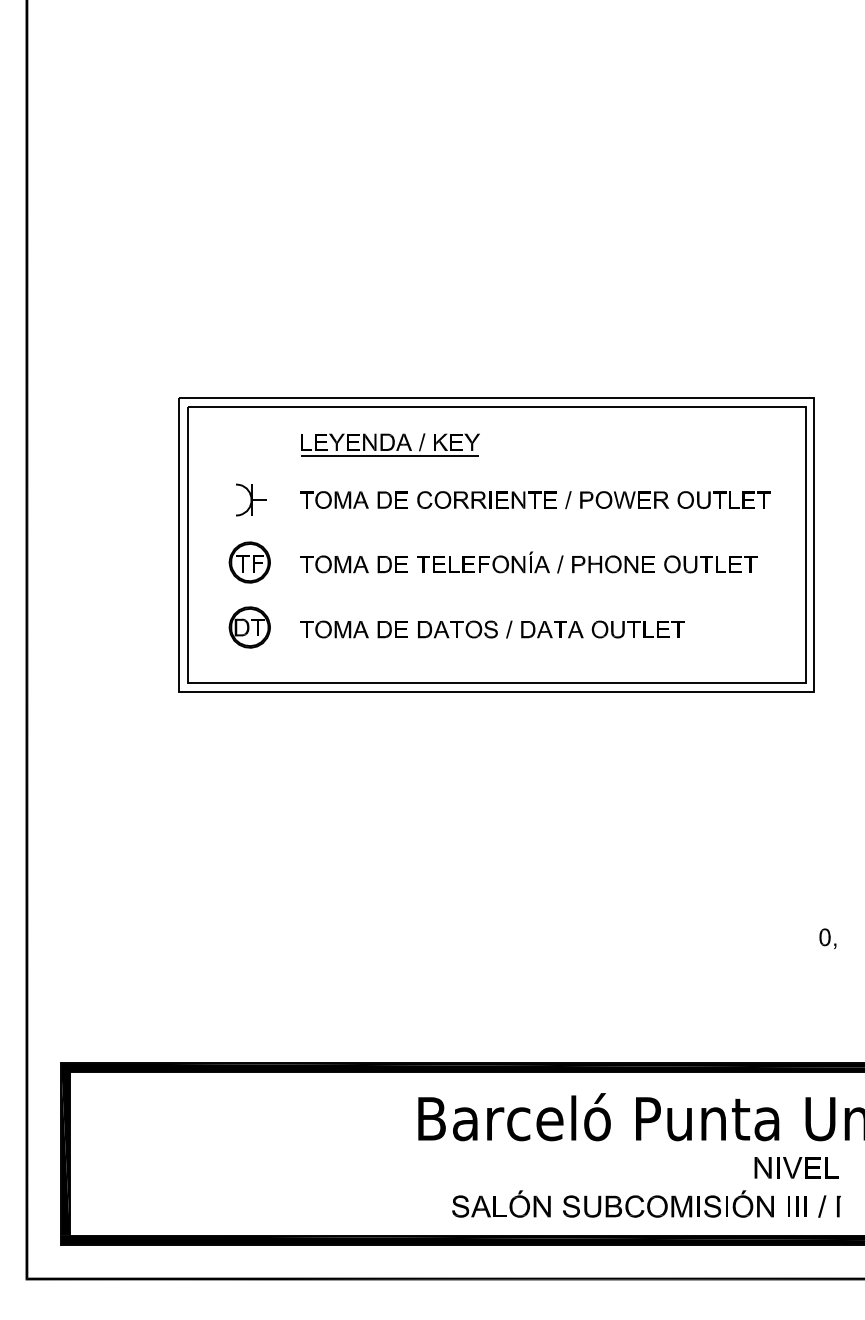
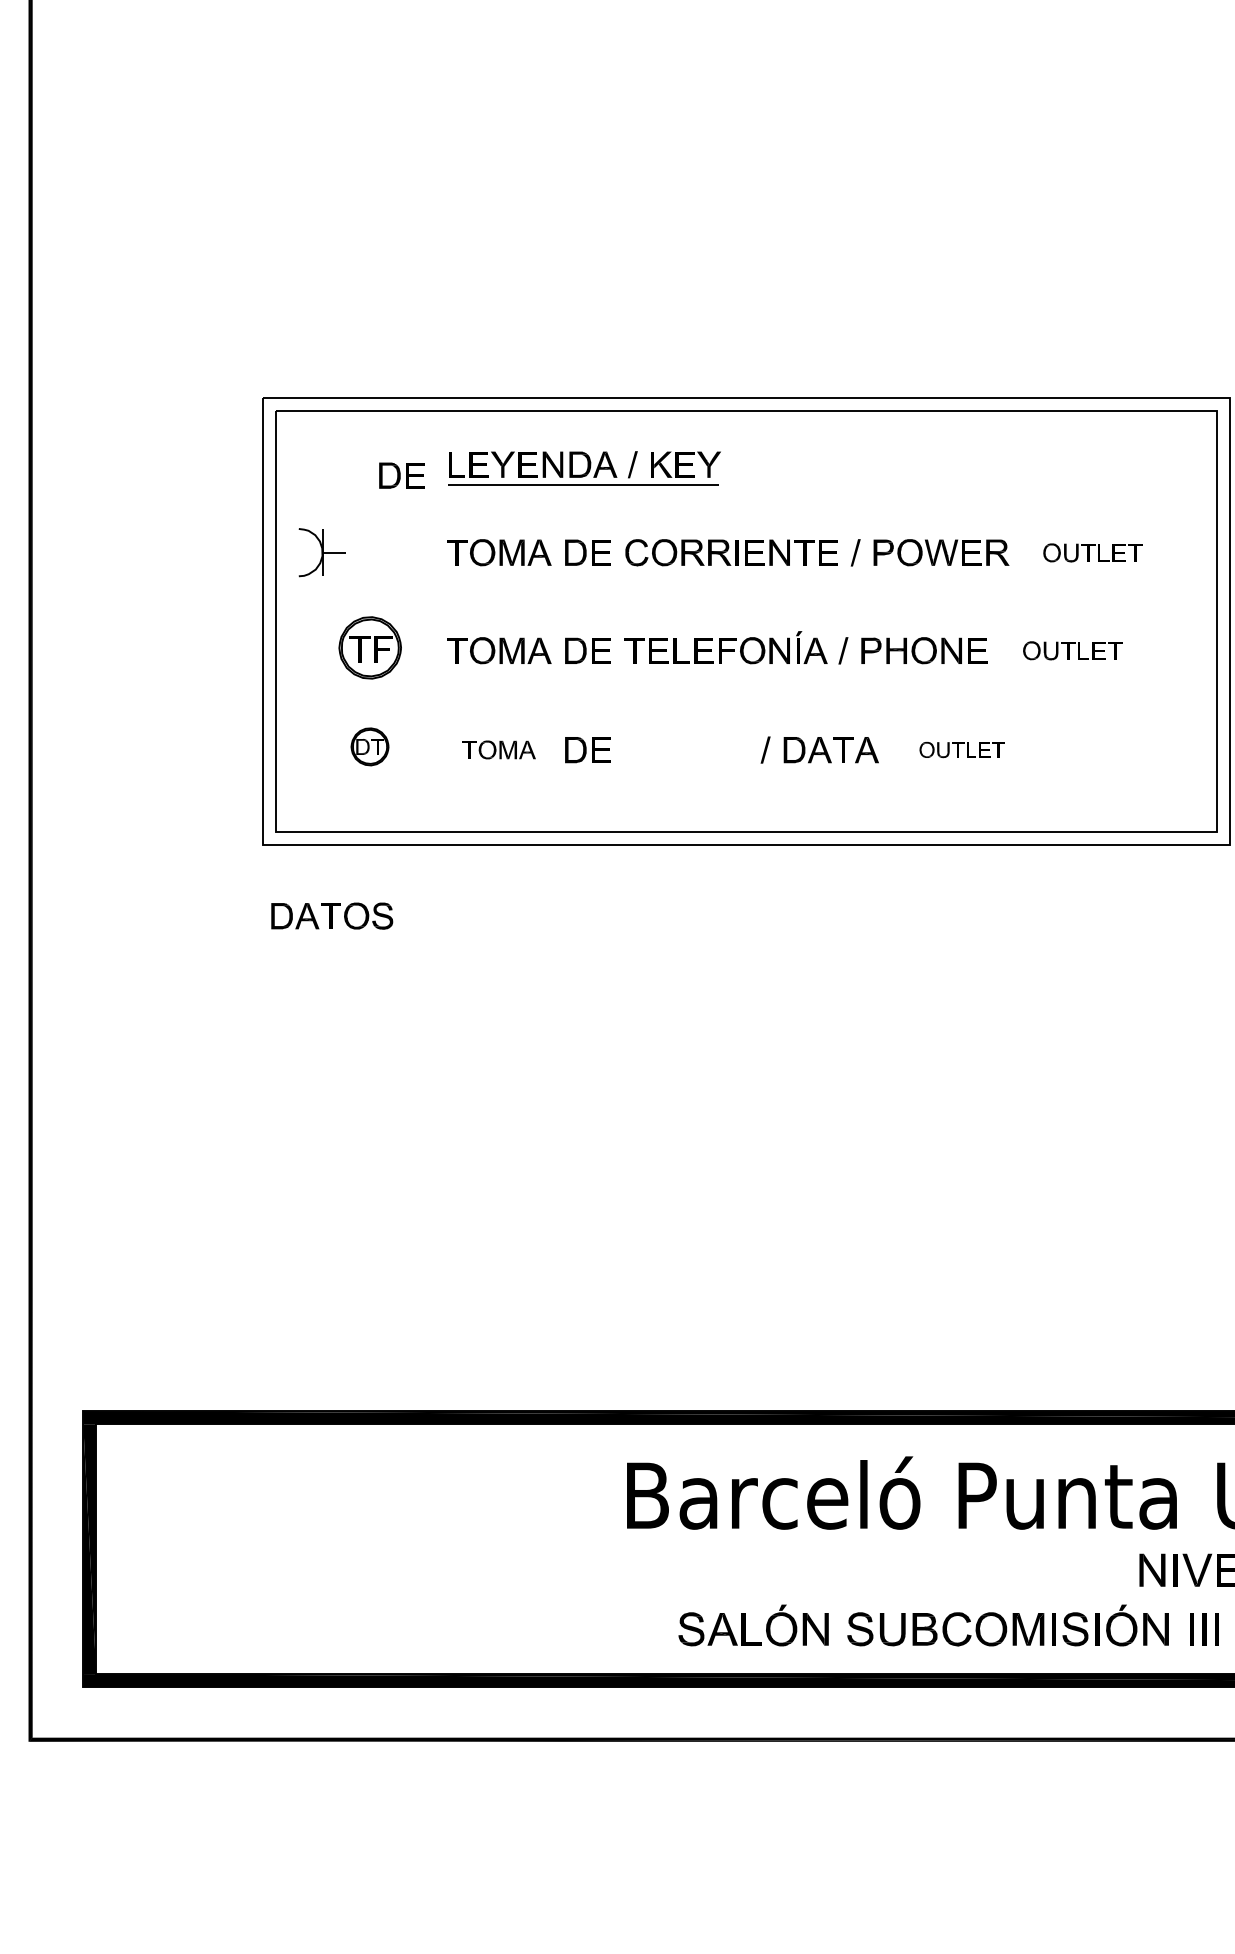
part: (270, 449) -> (401, 475), added
part: (251, 499) -> (322, 551), moved
part: (723, 500) -> (1092, 553), size x0.7
part: (710, 564) -> (1072, 650), size x0.7
part: (249, 627) -> (369, 746), size x0.6
part: (334, 629) -> (499, 749), size x0.7
part: (457, 629) -> (331, 916), moved
part: (637, 629) -> (960, 749), size x0.6

